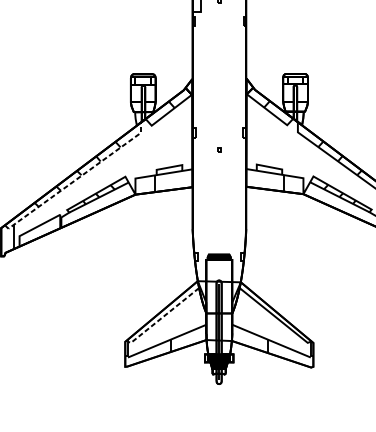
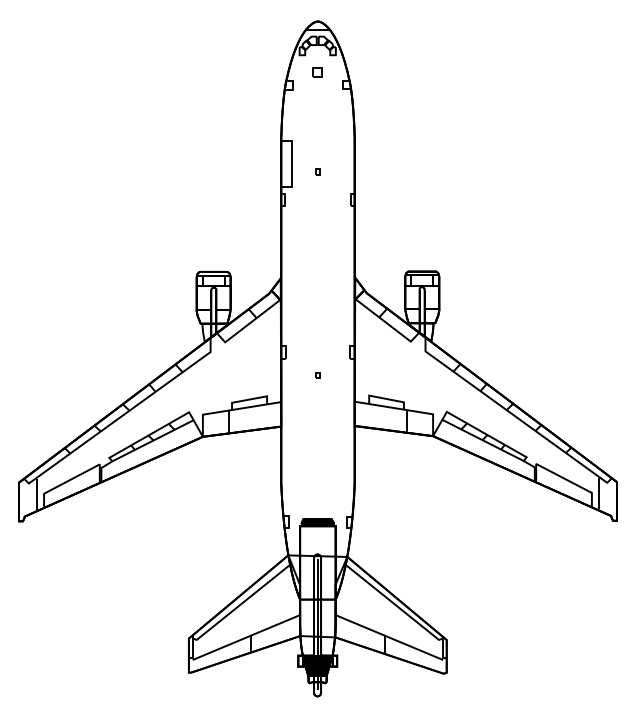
line: (77, 179) -> (123, 415), dashed -> solid
line: (163, 317) -> (241, 604), dashed -> solid

